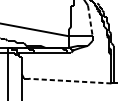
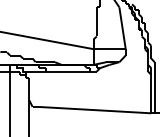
line: (90, 21) -> (122, 28), dashed -> solid
line: (69, 81) -> (94, 110), dashed -> solid

